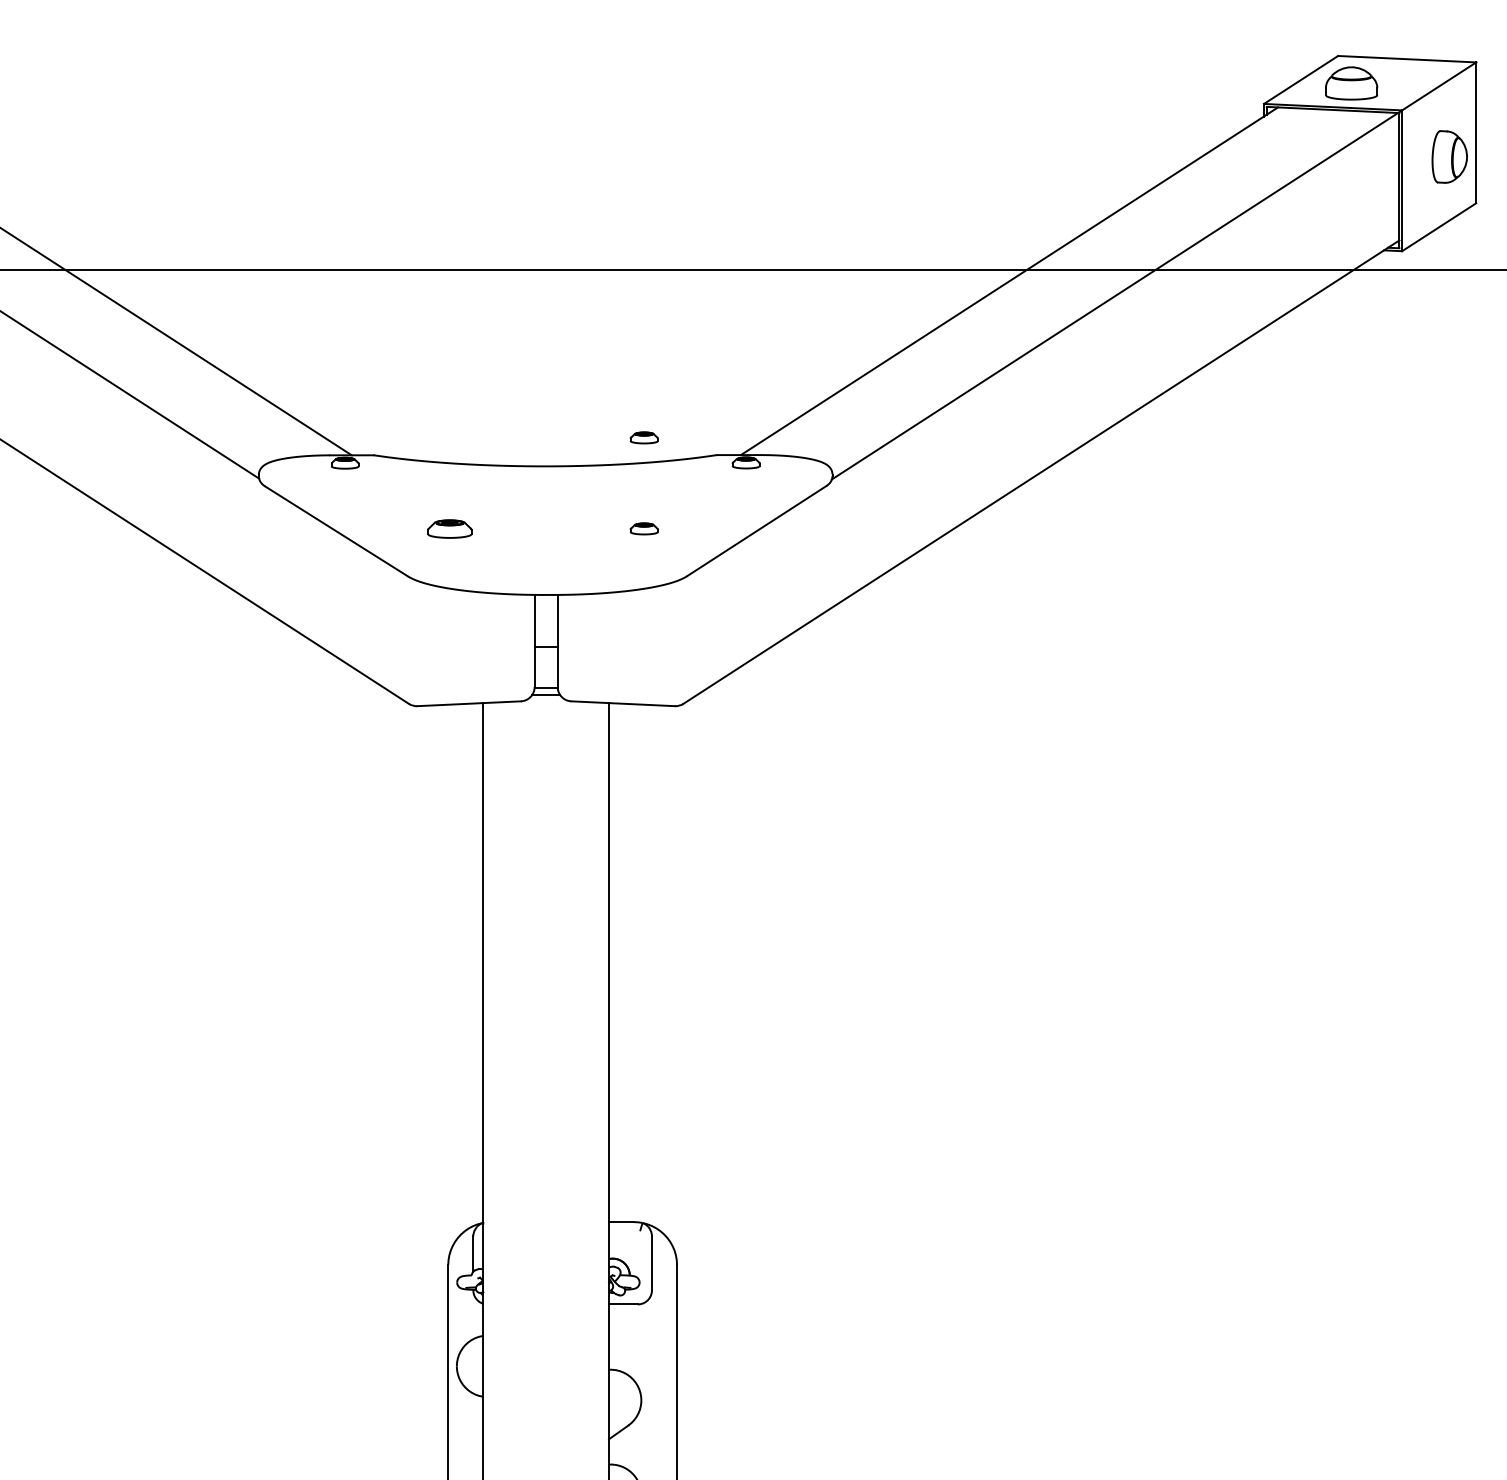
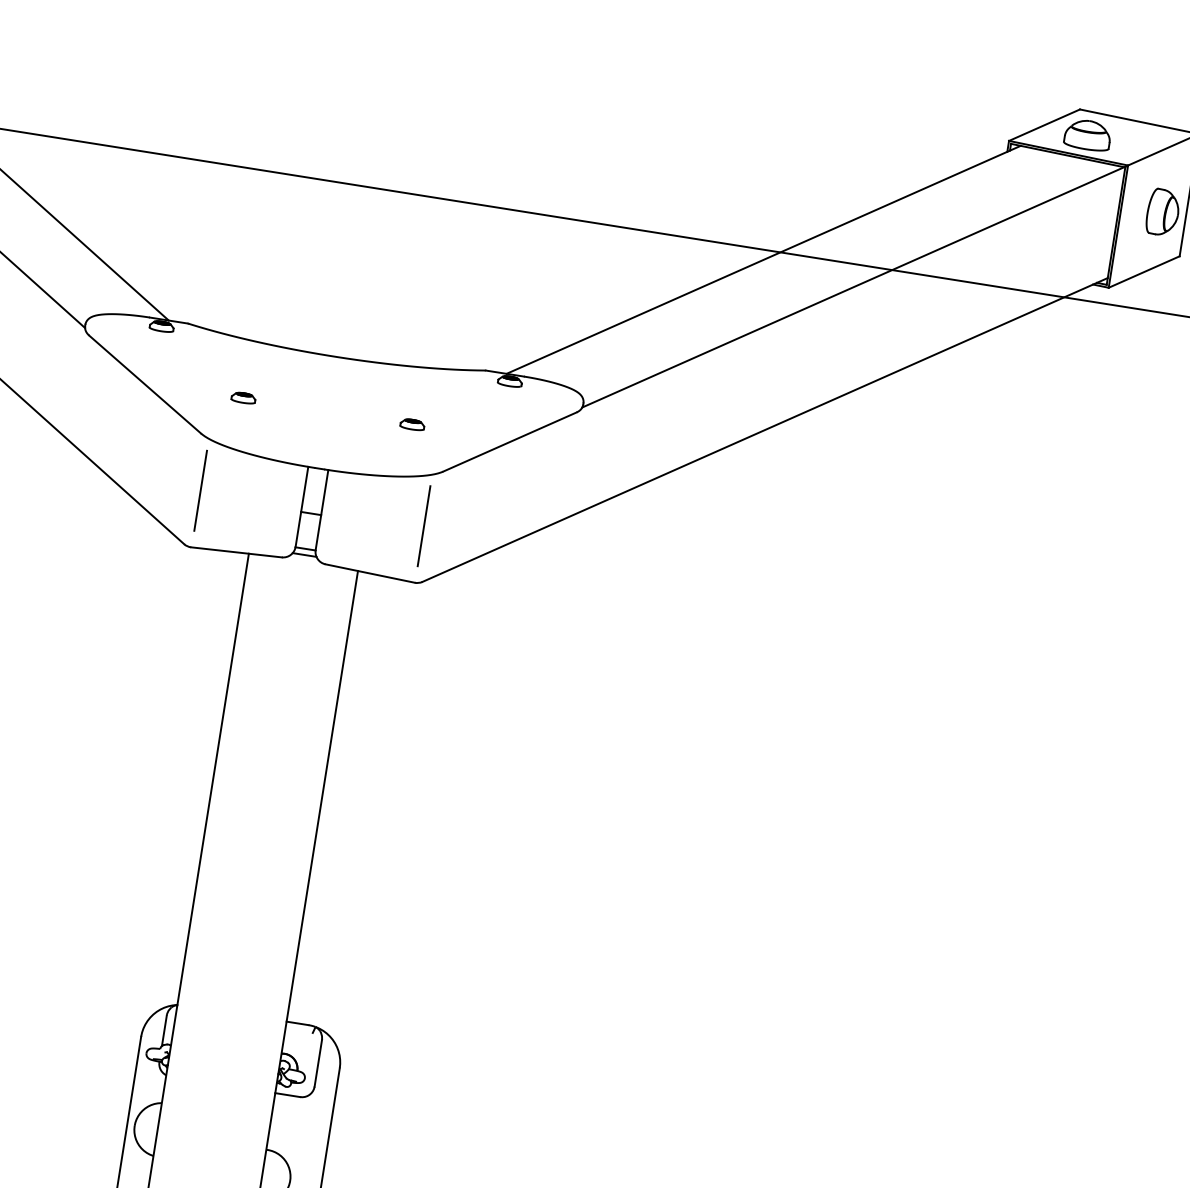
part: (643, 437) -> (424, 345), removed
part: (449, 528) -> (243, 397), size x0.62
line: (417, 640) -> (200, 490), added
line: (675, 640) -> (424, 525), added

